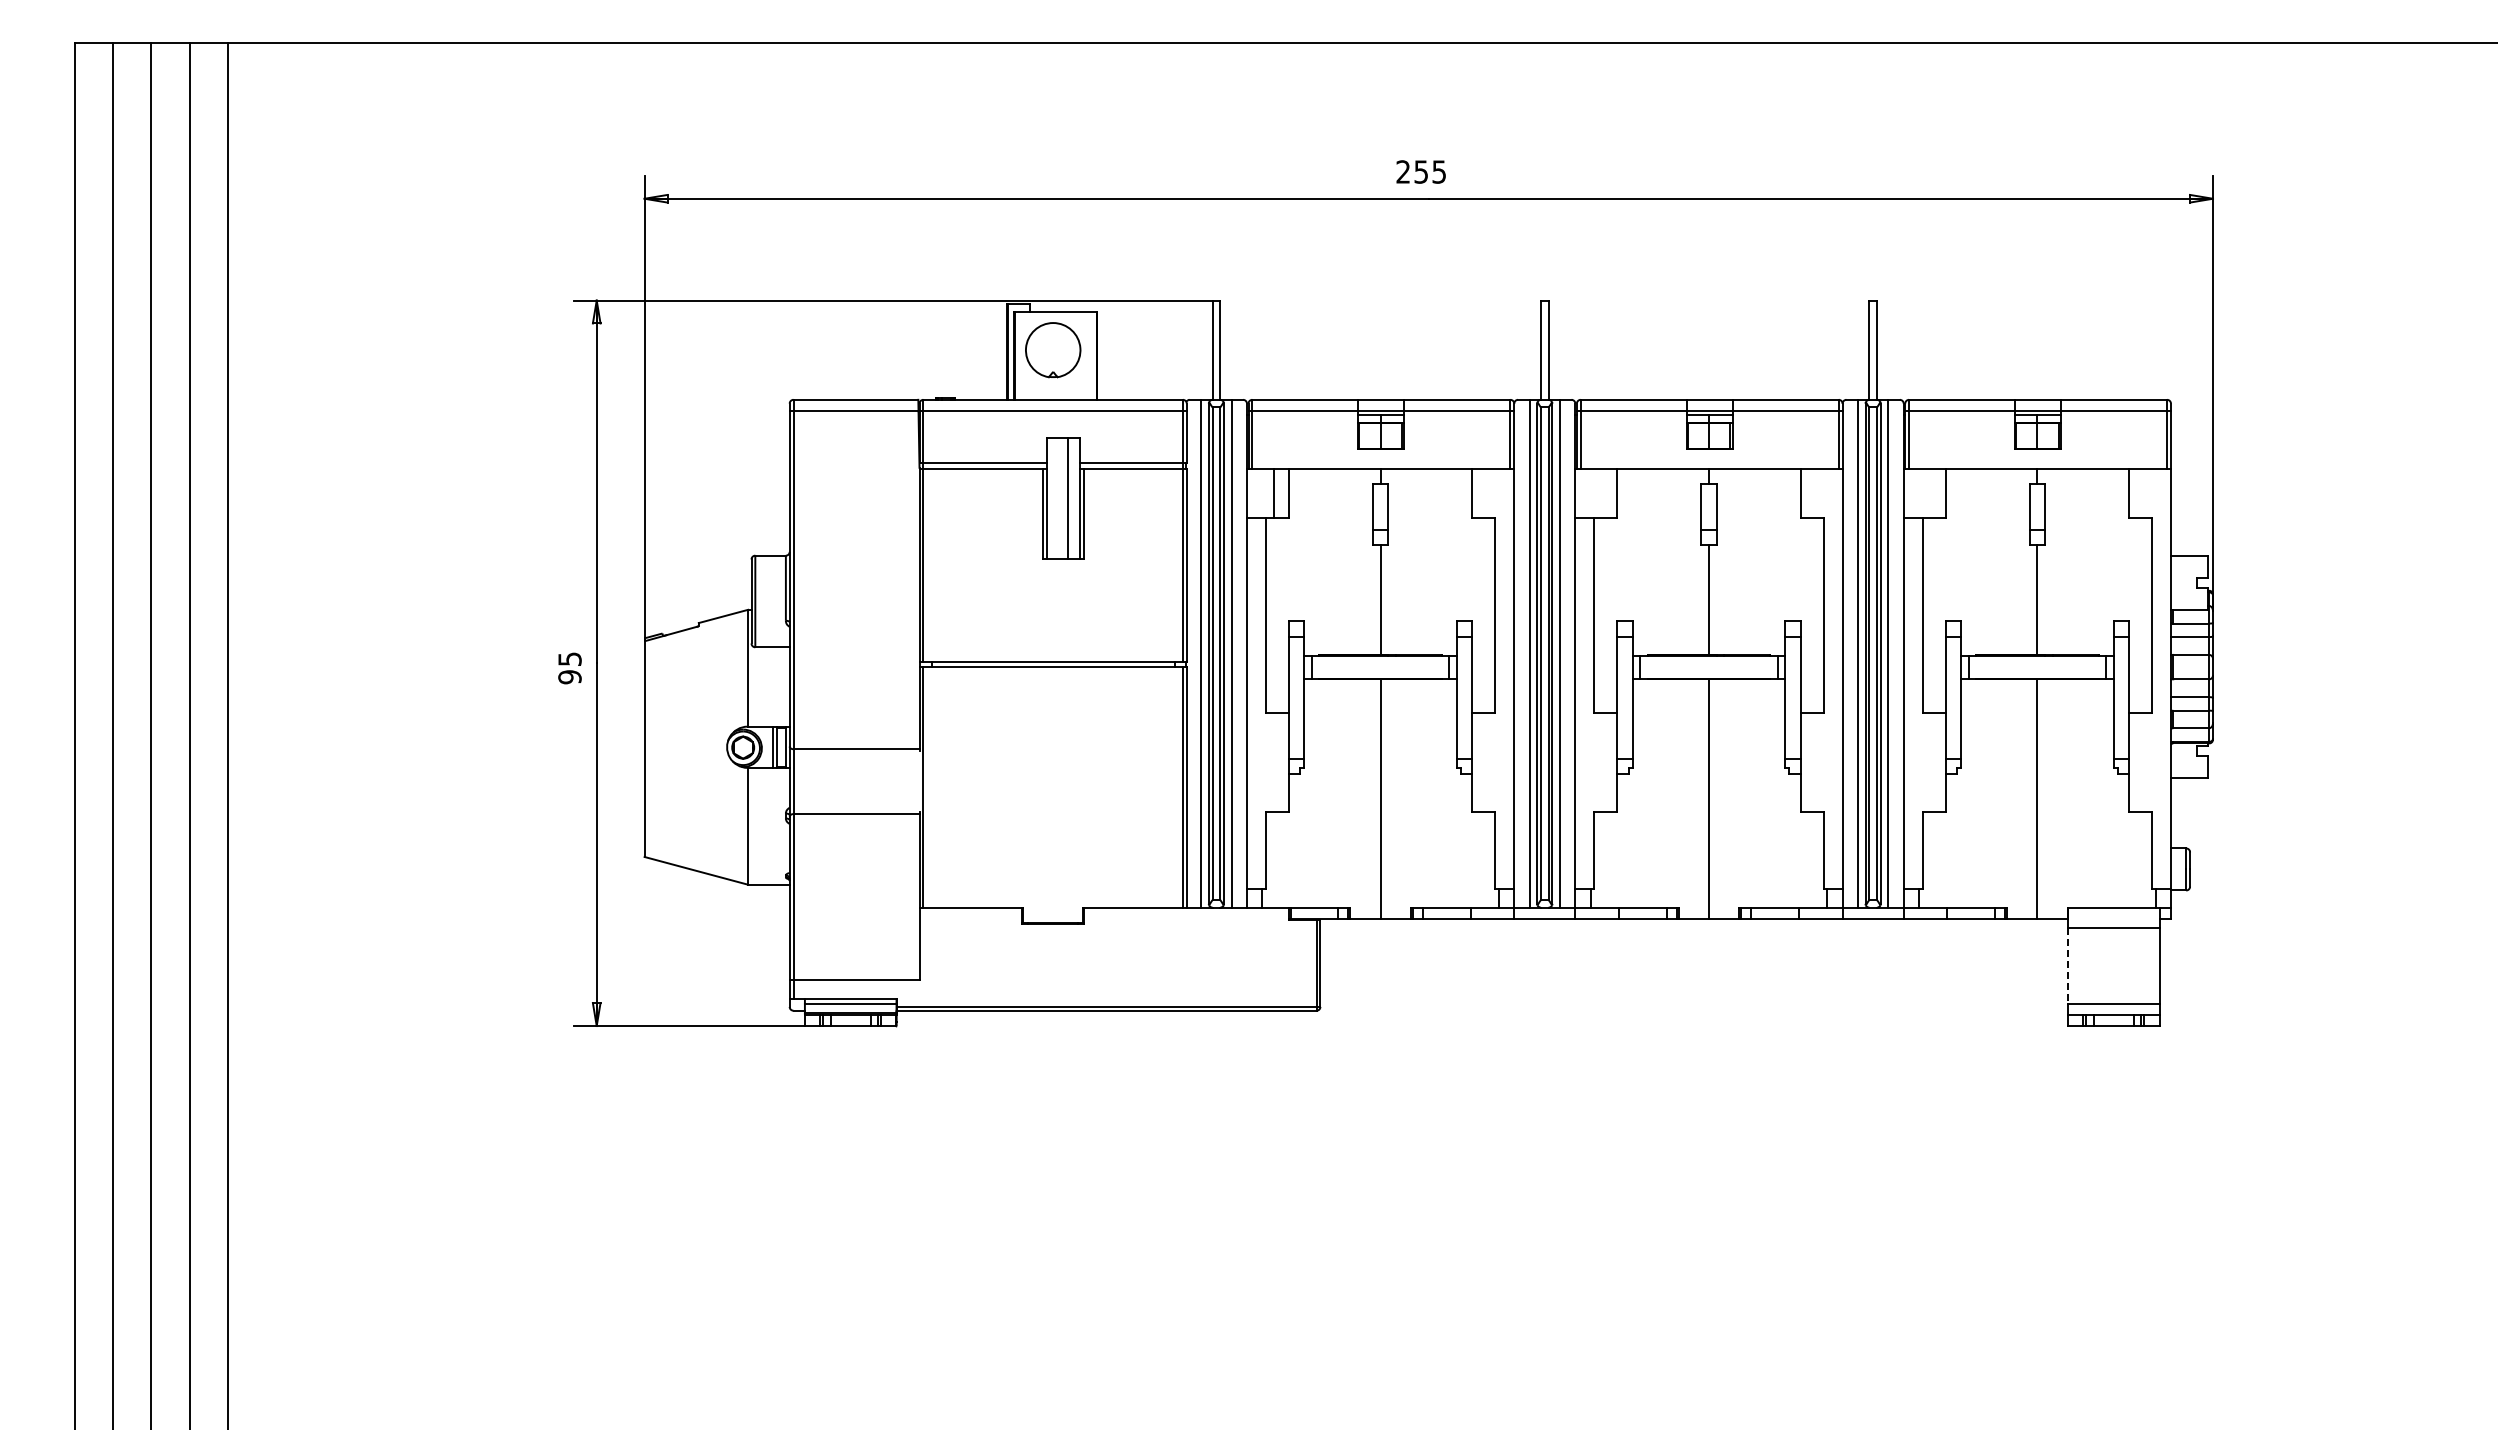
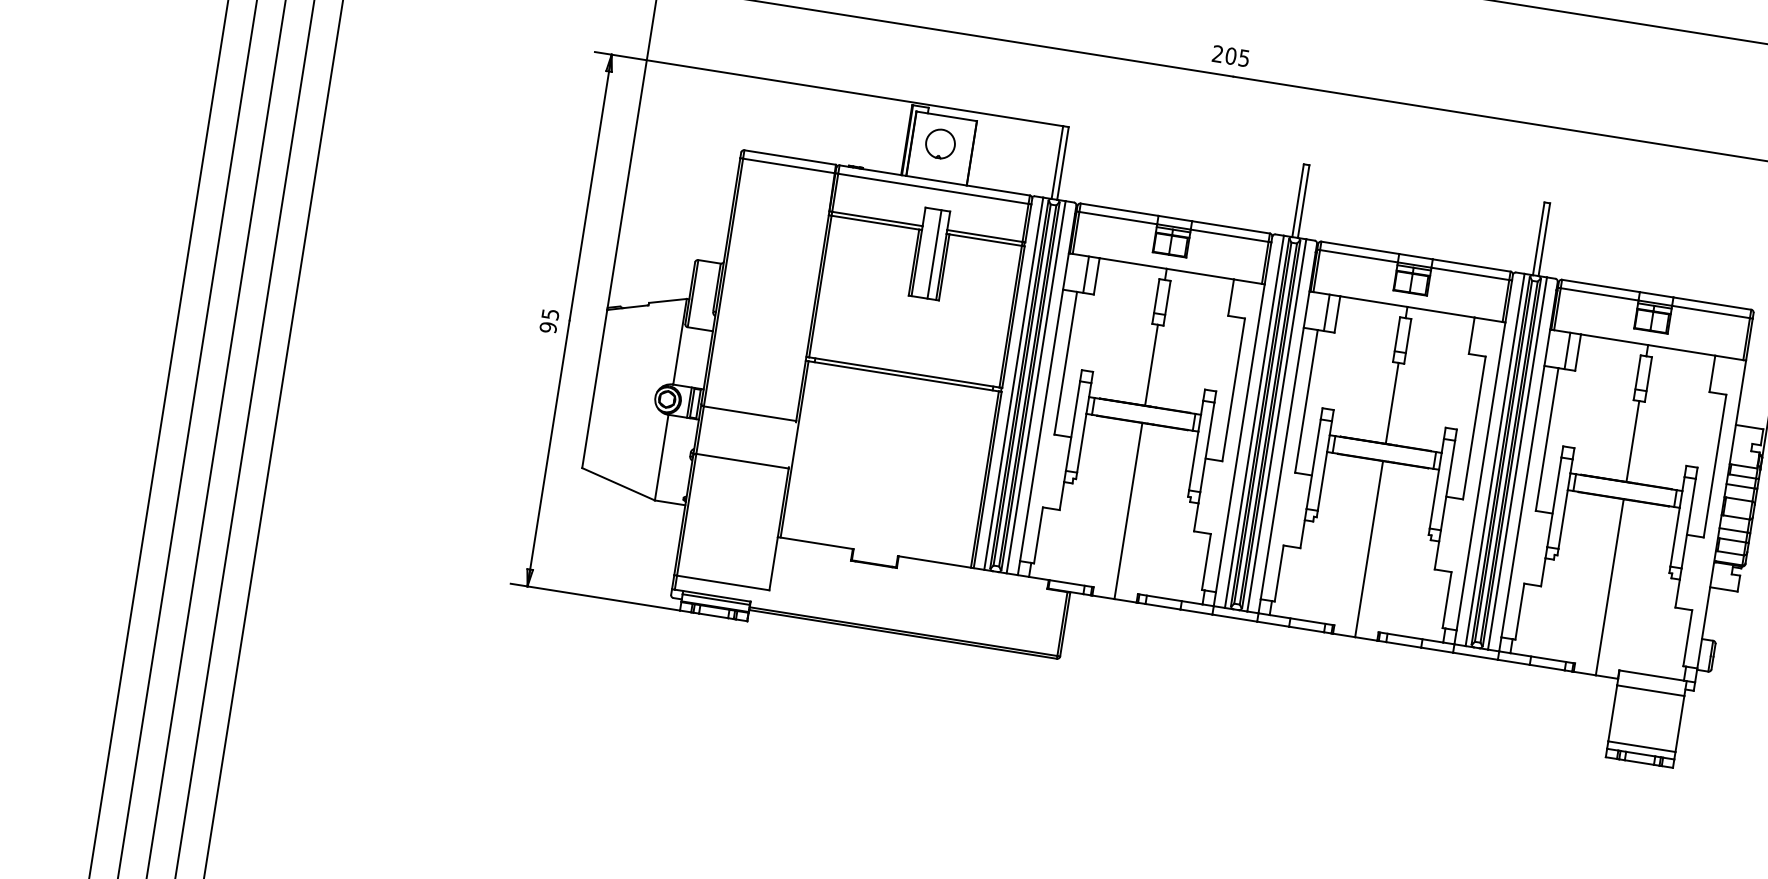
text: (1421, 171) -> (1231, 55), 255 -> 205
part: (1052, 349) -> (940, 143), size x0.71
line: (1602, 493) -> (1326, 312), added
line: (1931, 493) -> (1567, 351), added
line: (2067, 966) -> (1612, 713), dashed -> solid

